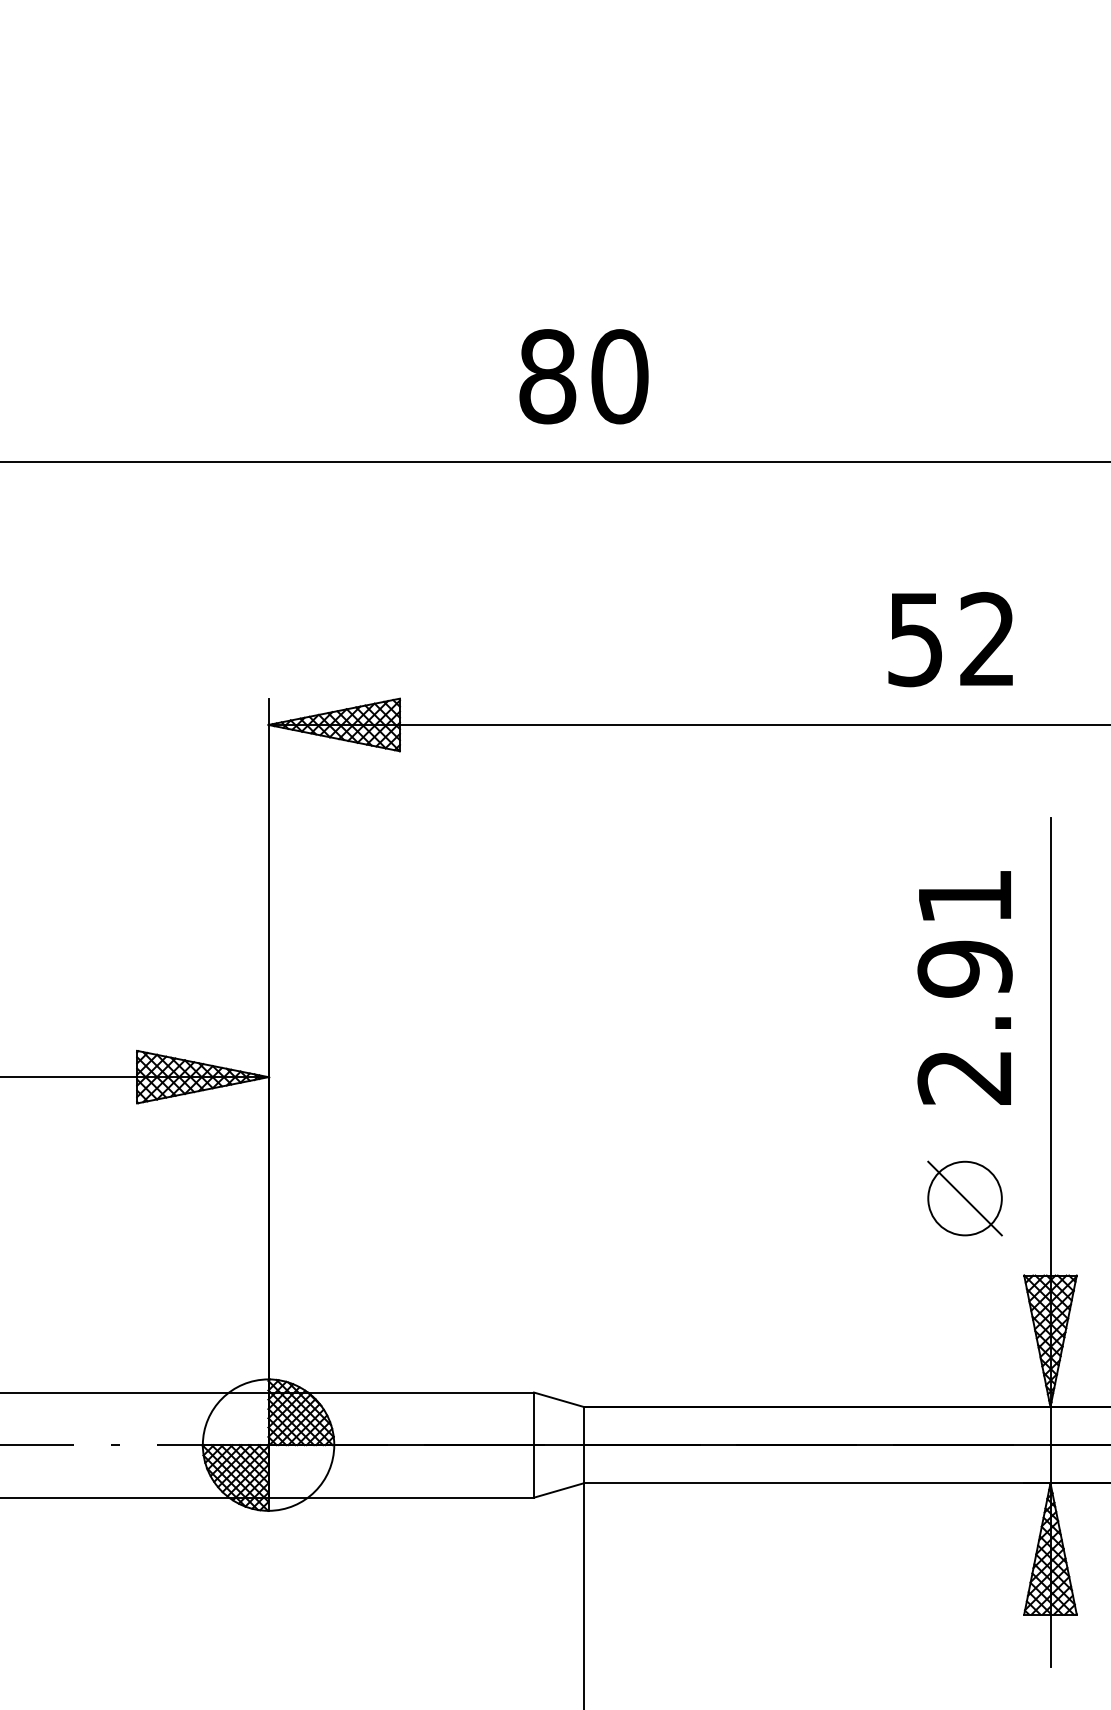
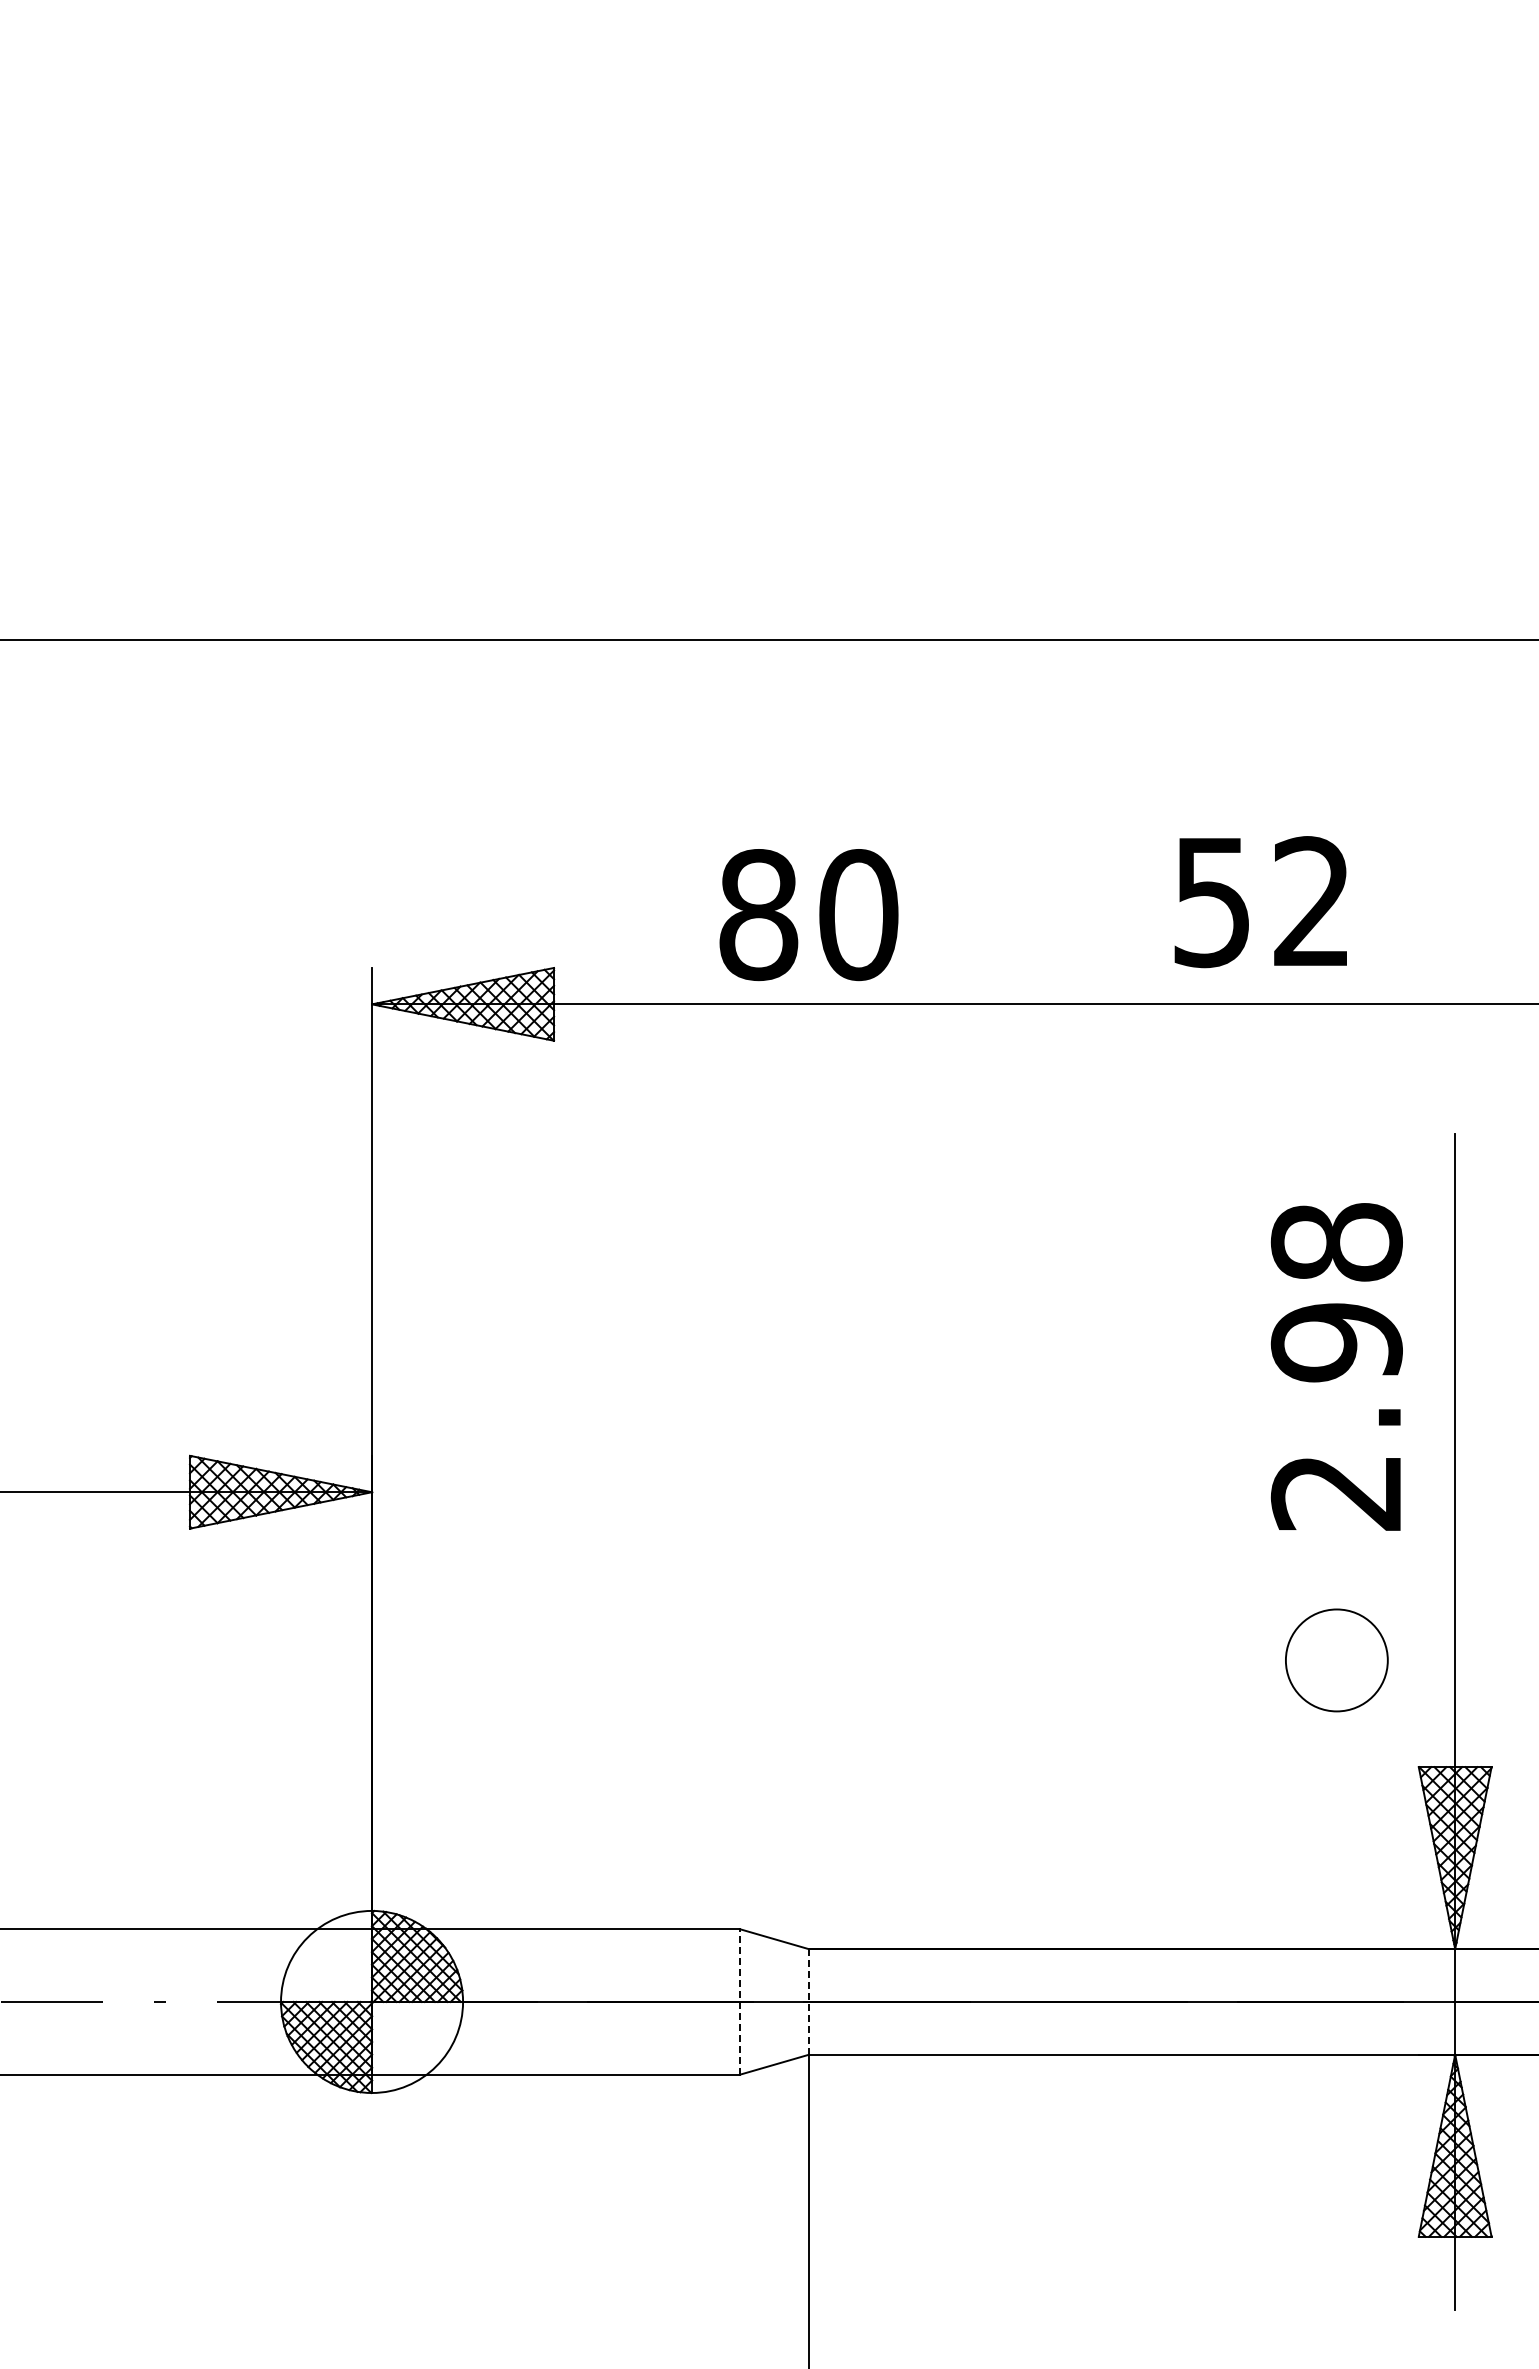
text: (583, 377) -> (808, 915), moved
text: (950, 639) -> (1260, 902), moved
text: (964, 896) -> (1336, 1242), 2.91 -> 2.98
line: (964, 1198) -> (1336, 1660), removed
line: (533, 1444) -> (739, 2001), solid -> dashed
line: (583, 1444) -> (808, 2001), solid -> dashed

